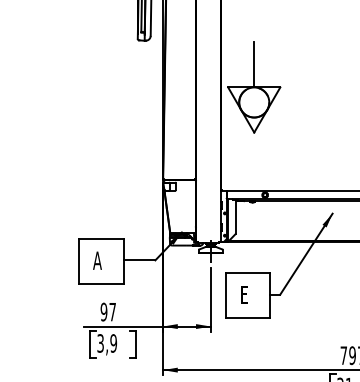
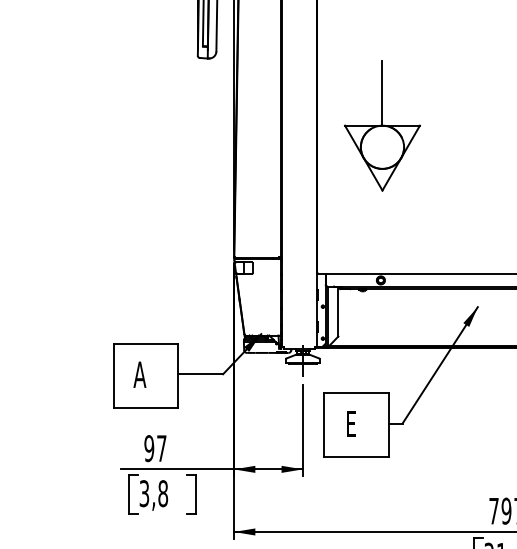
part: (254, 87) -> (382, 125), moved
text: (113, 343) -> (162, 493), 3,9 -> 3,8

